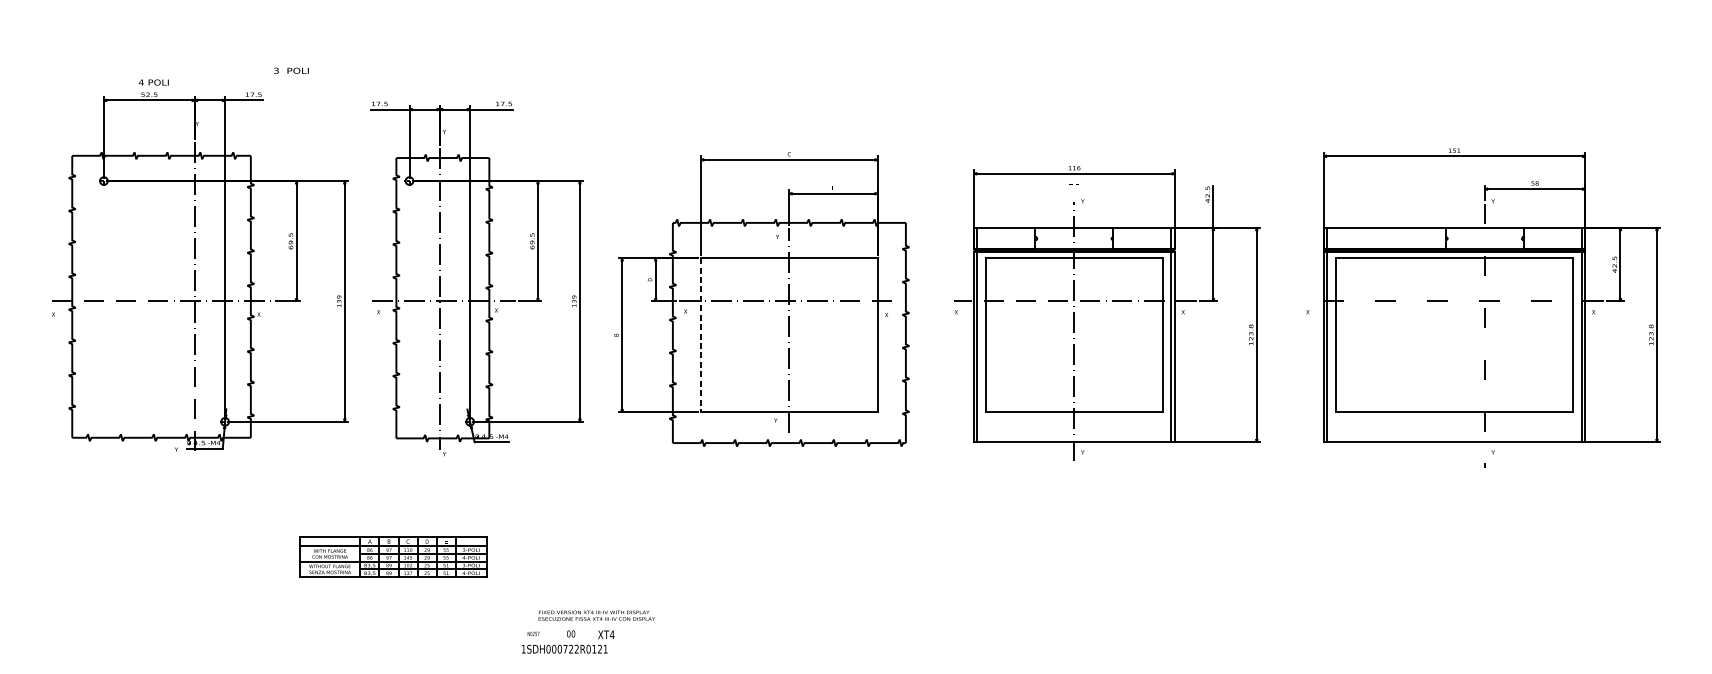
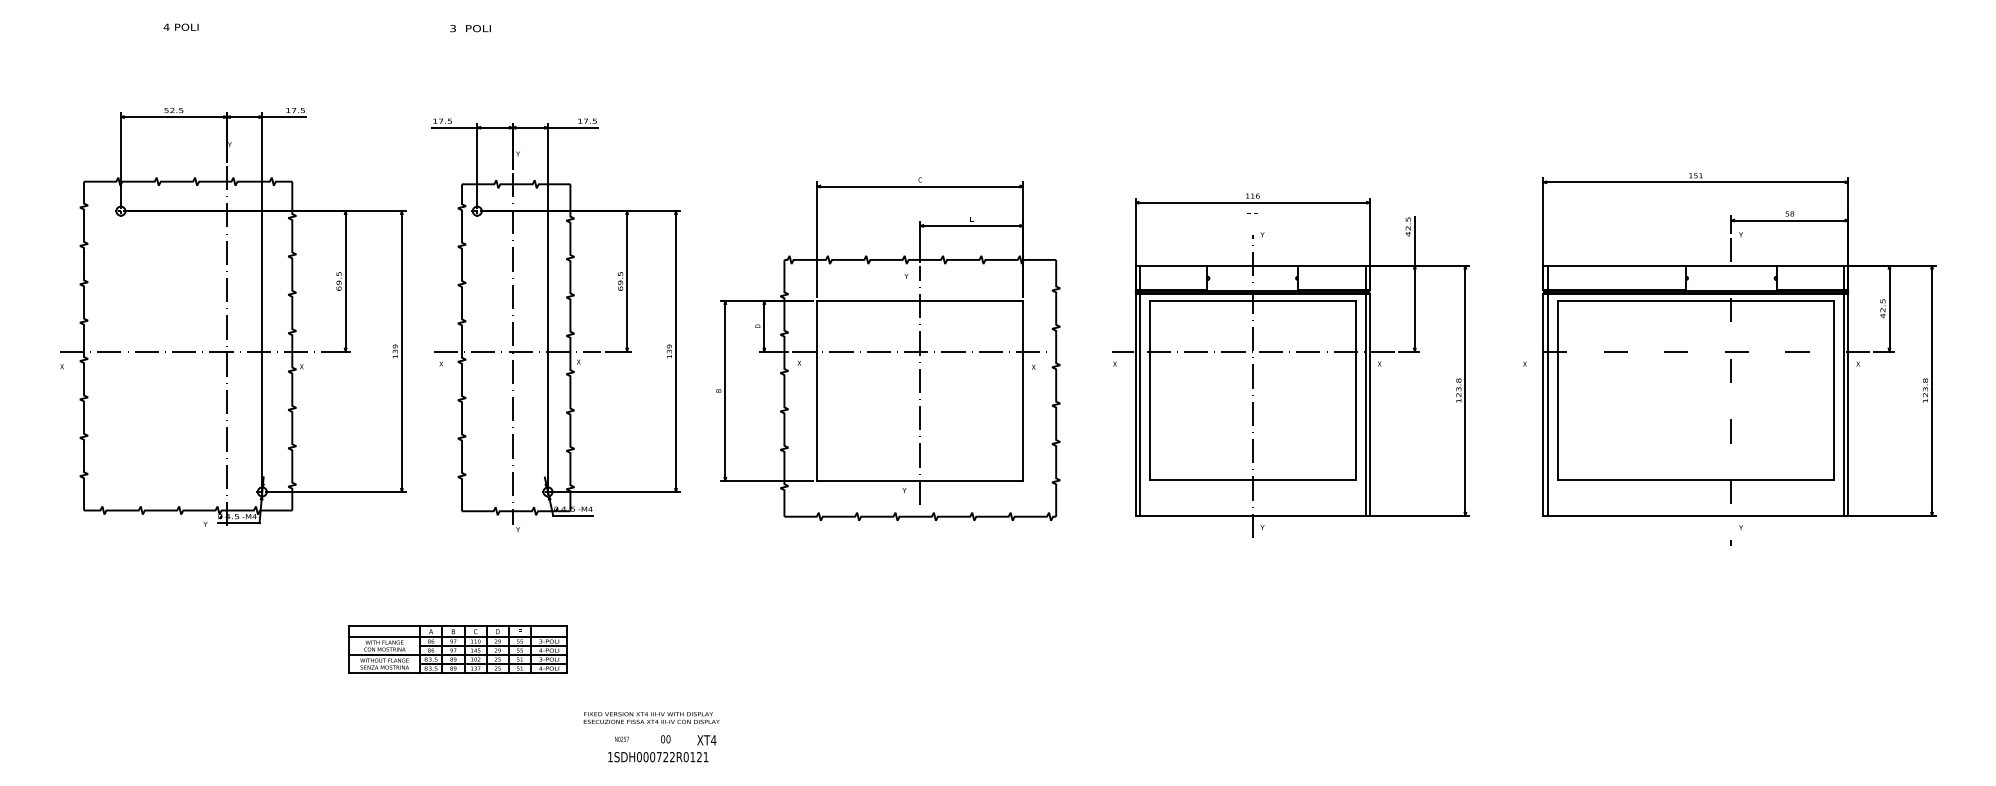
text: (291, 70) -> (470, 28), moved
text: (153, 81) -> (180, 26), moved
line: (701, 334) -> (817, 390), dashed -> solid
text: (596, 615) -> (651, 717), moved

